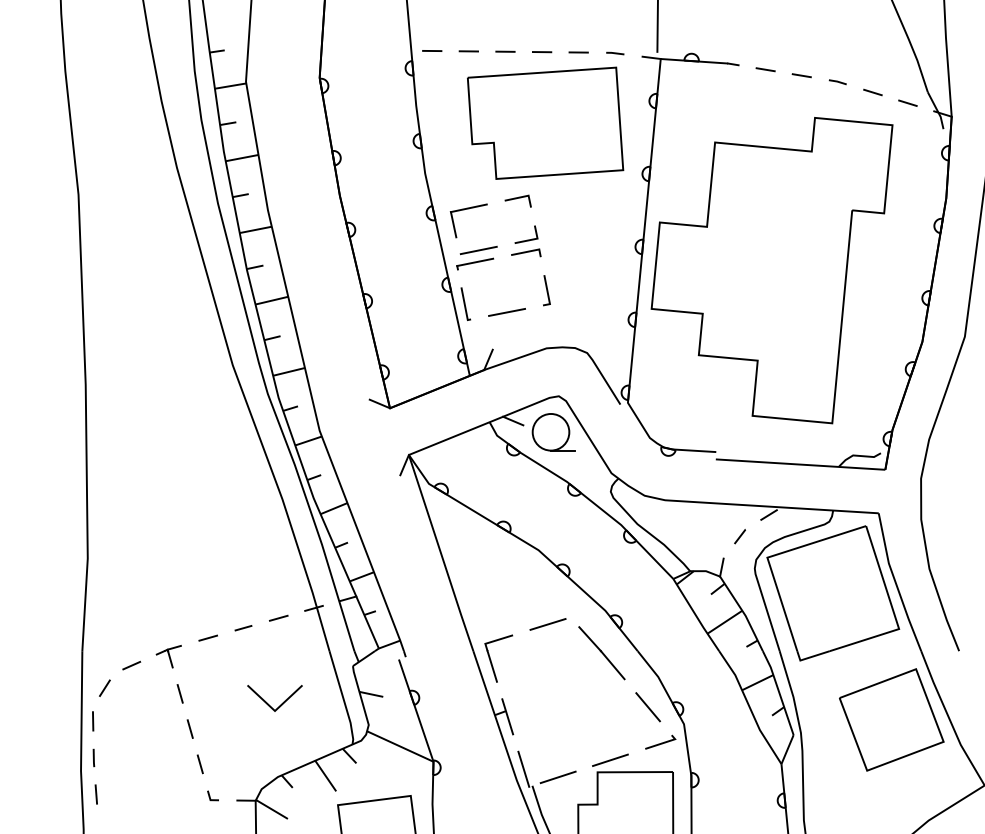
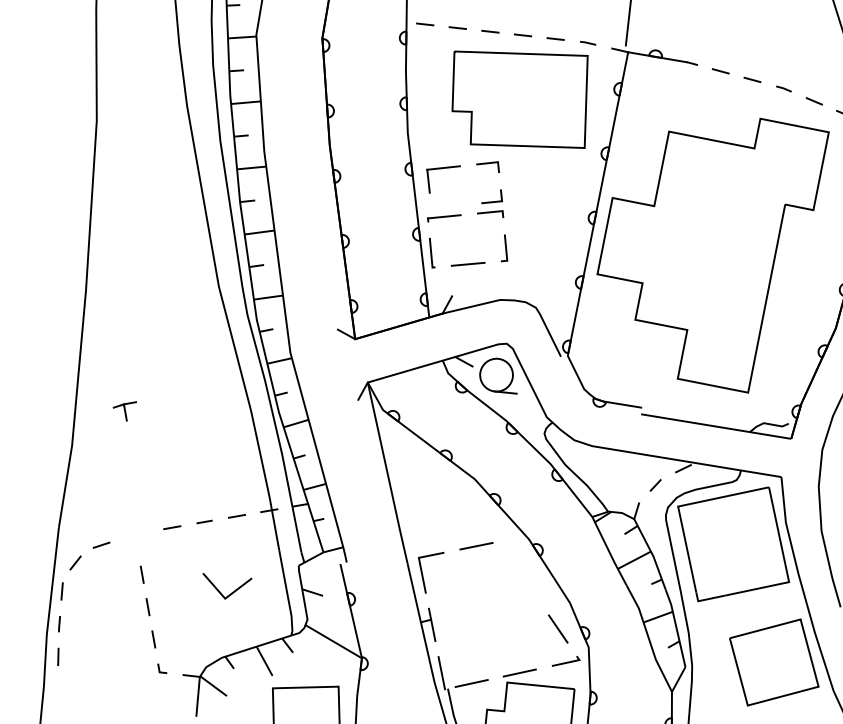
line: (478, 250) -> (448, 206), removed
line: (601, 653) -> (521, 576), removed
part: (168, 656) -> (124, 410), moved

